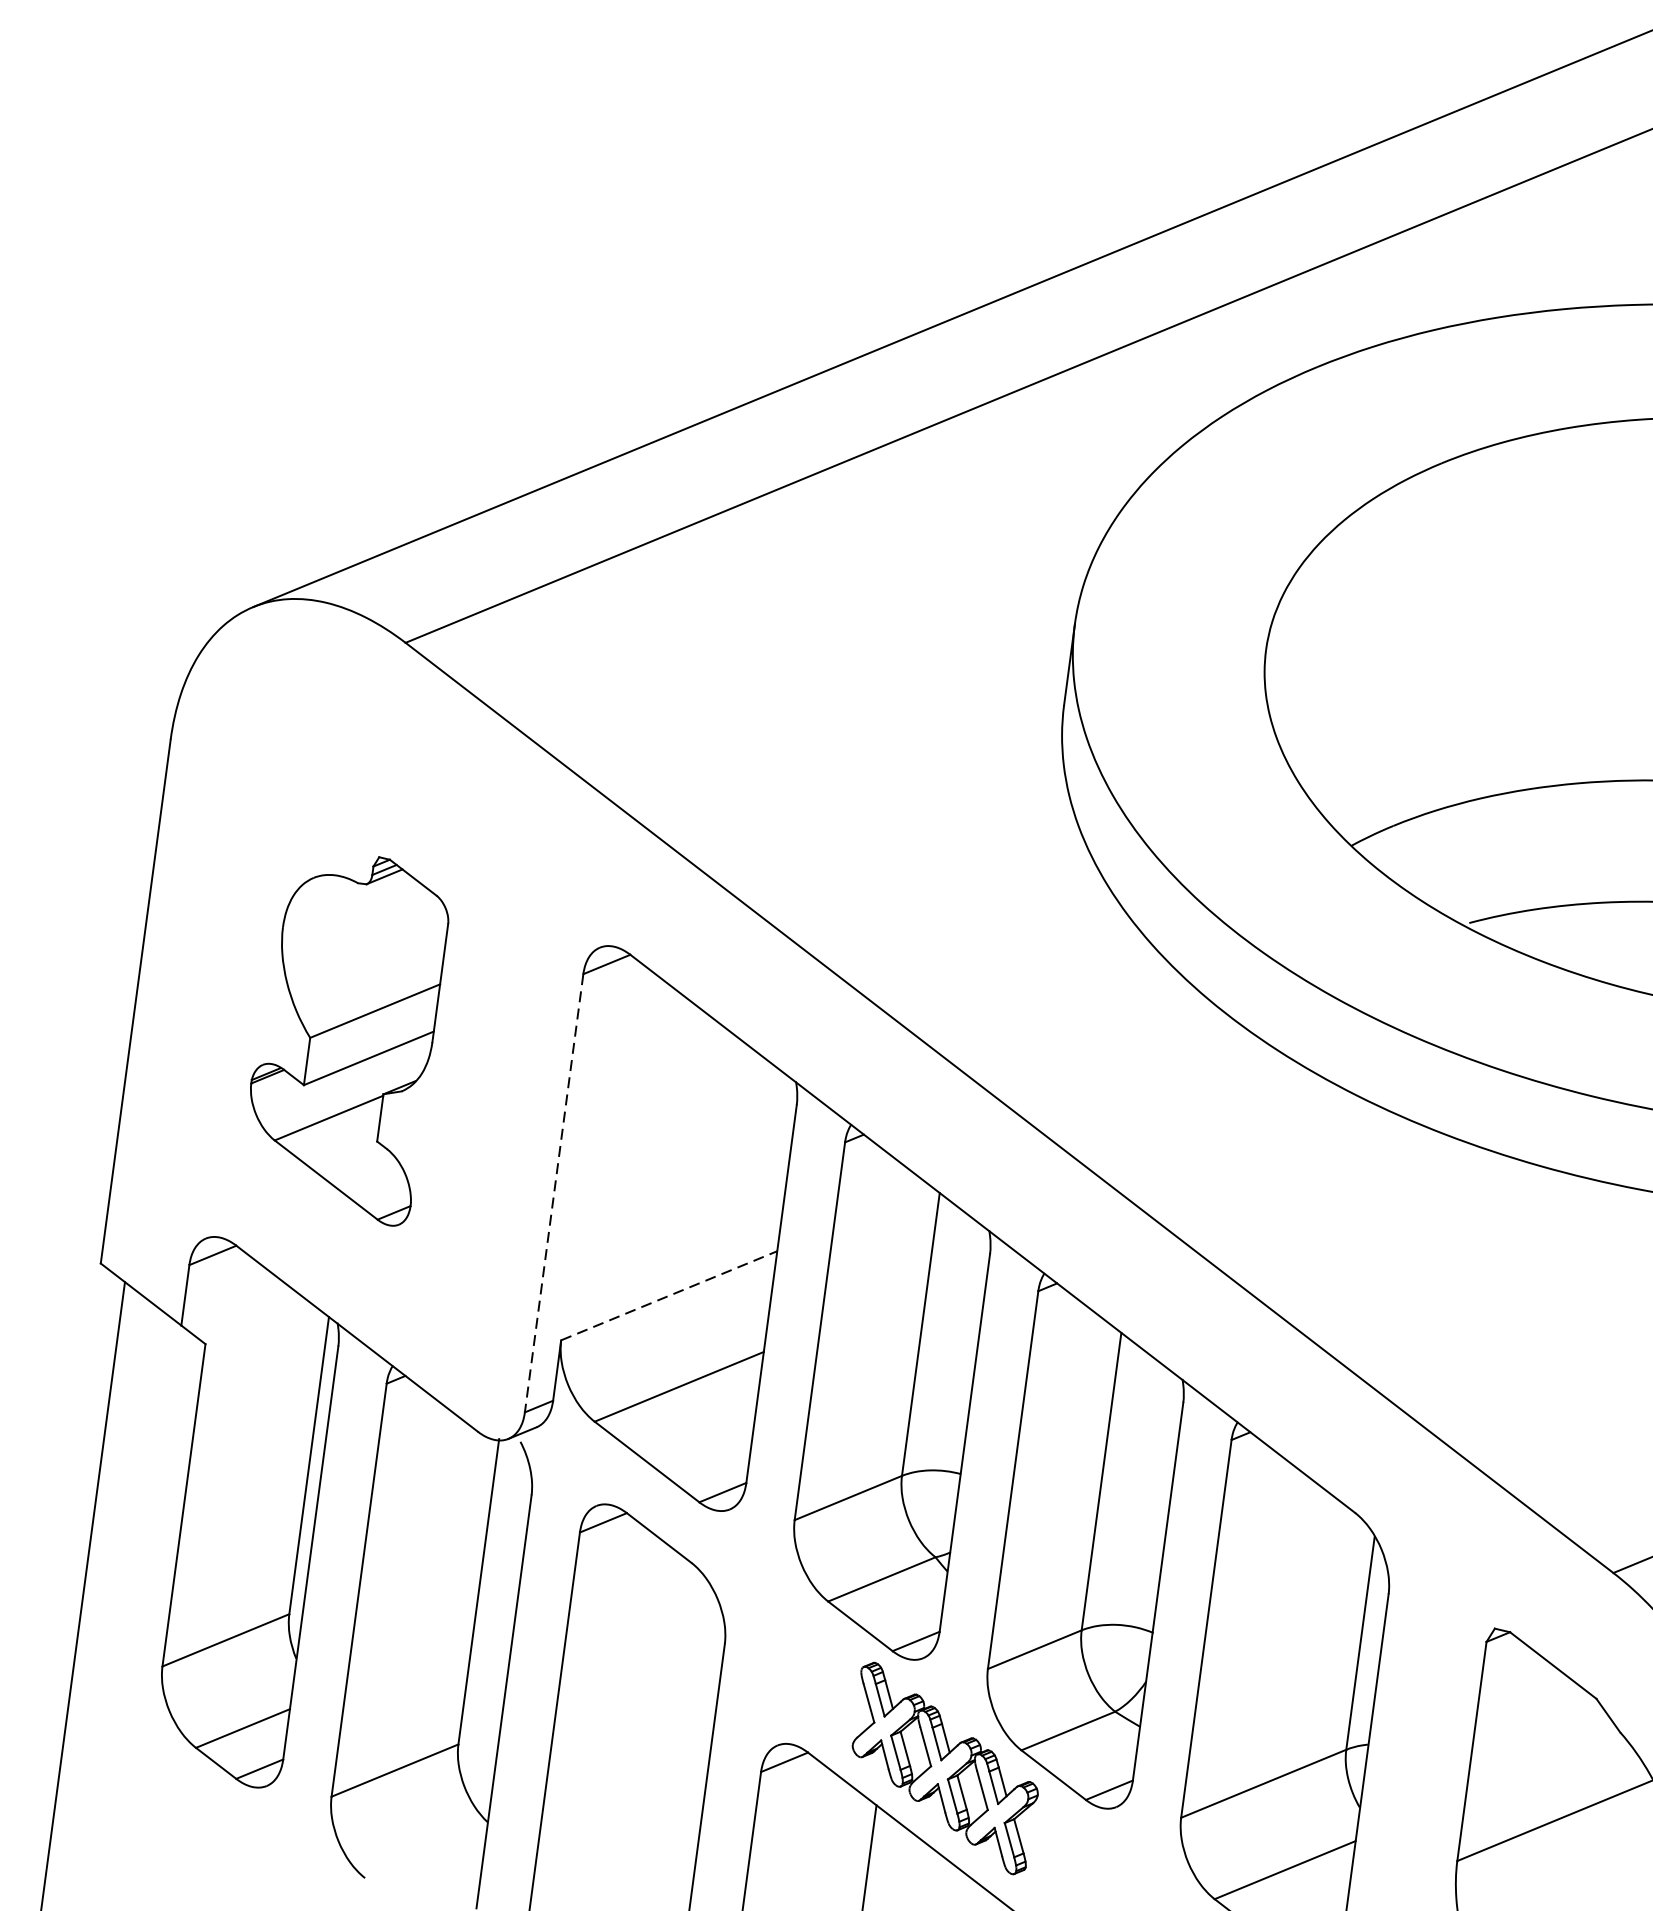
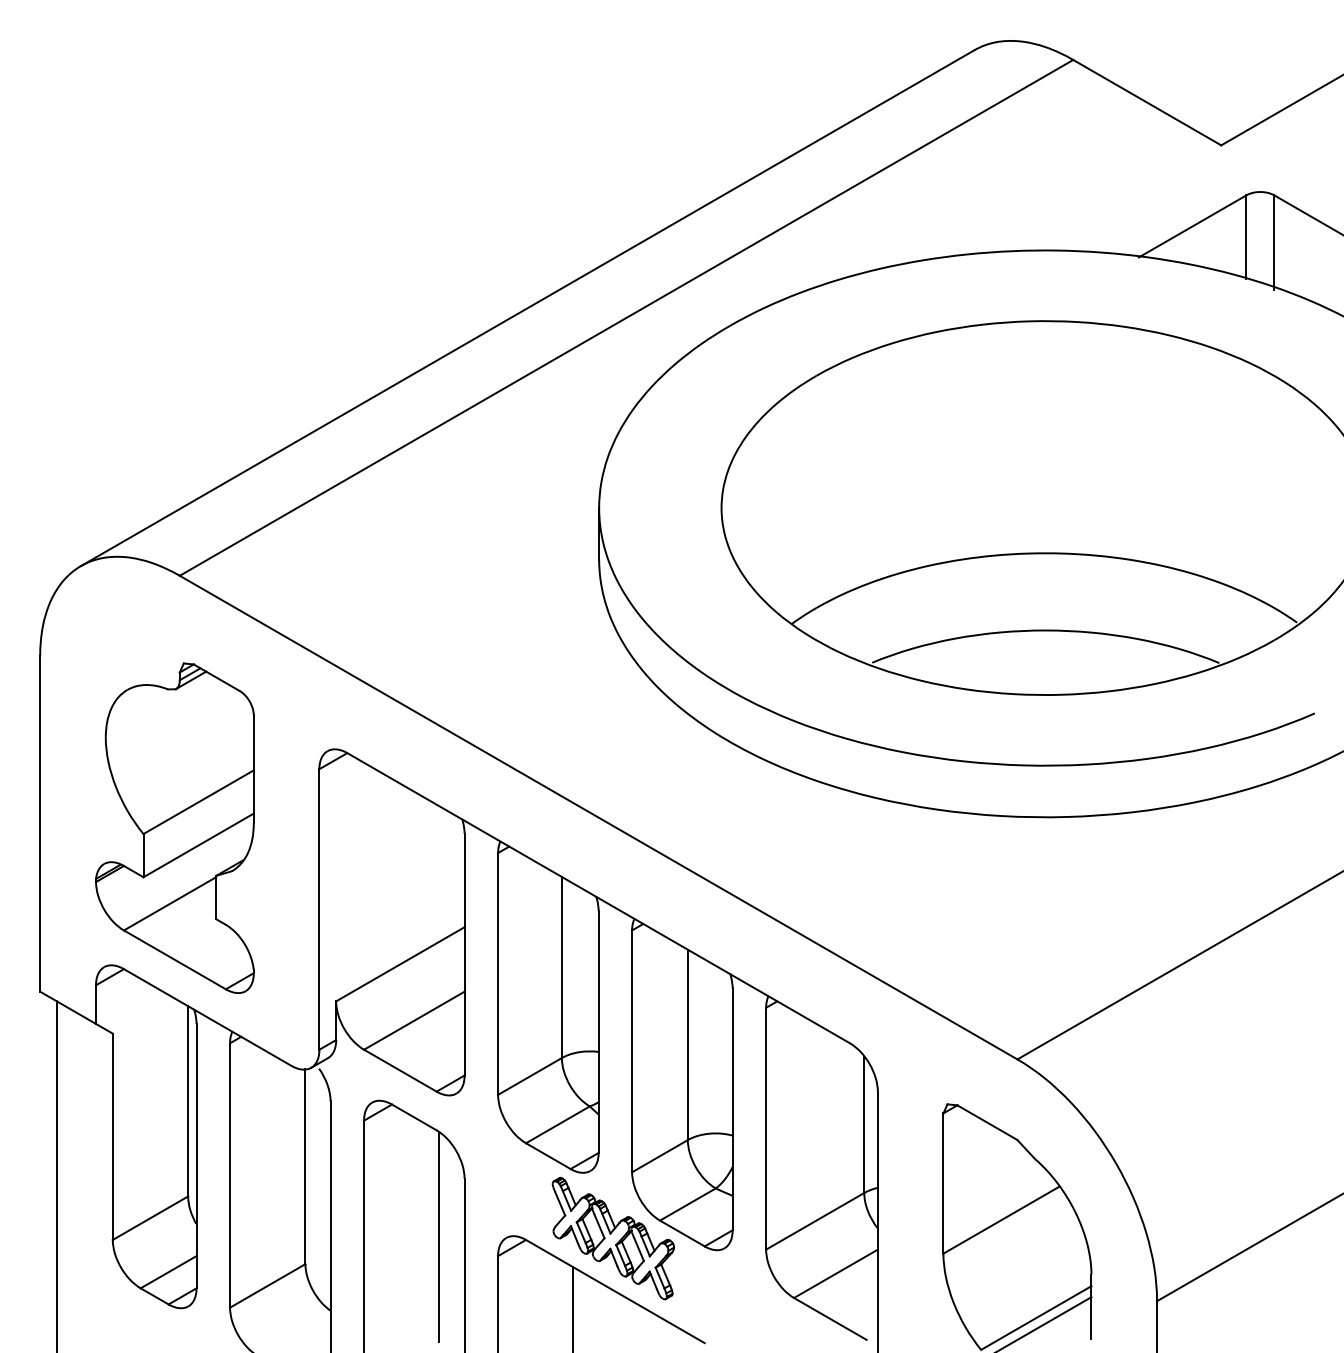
part: (344, 1034) -> (174, 827), size x1.43
line: (554, 1193) -> (319, 909), dashed -> solid
line: (669, 1296) -> (400, 964), dashed -> solid
line: (673, 1730) -> (439, 1237), added

